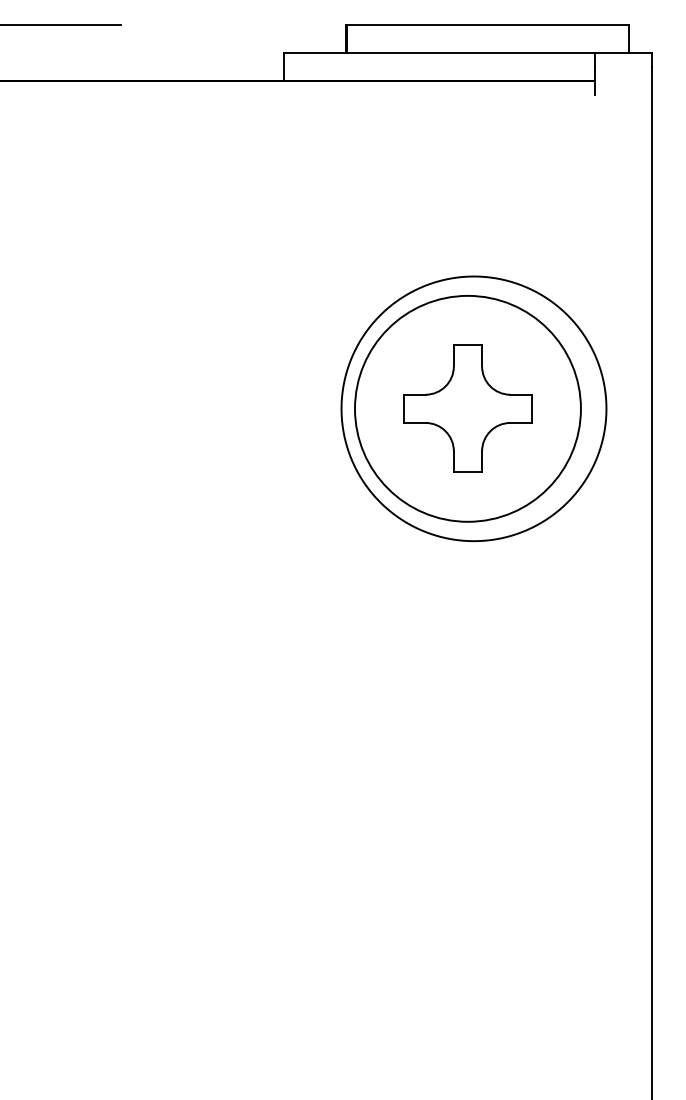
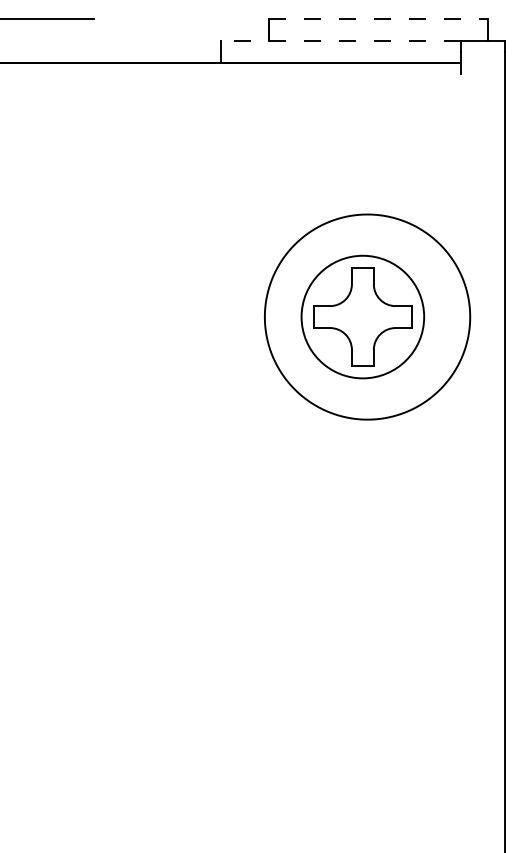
line: (488, 24) -> (378, 19), solid -> dashed
line: (439, 53) -> (340, 41), solid -> dashed
circle: (467, 408) -> (362, 316), size x0.7

